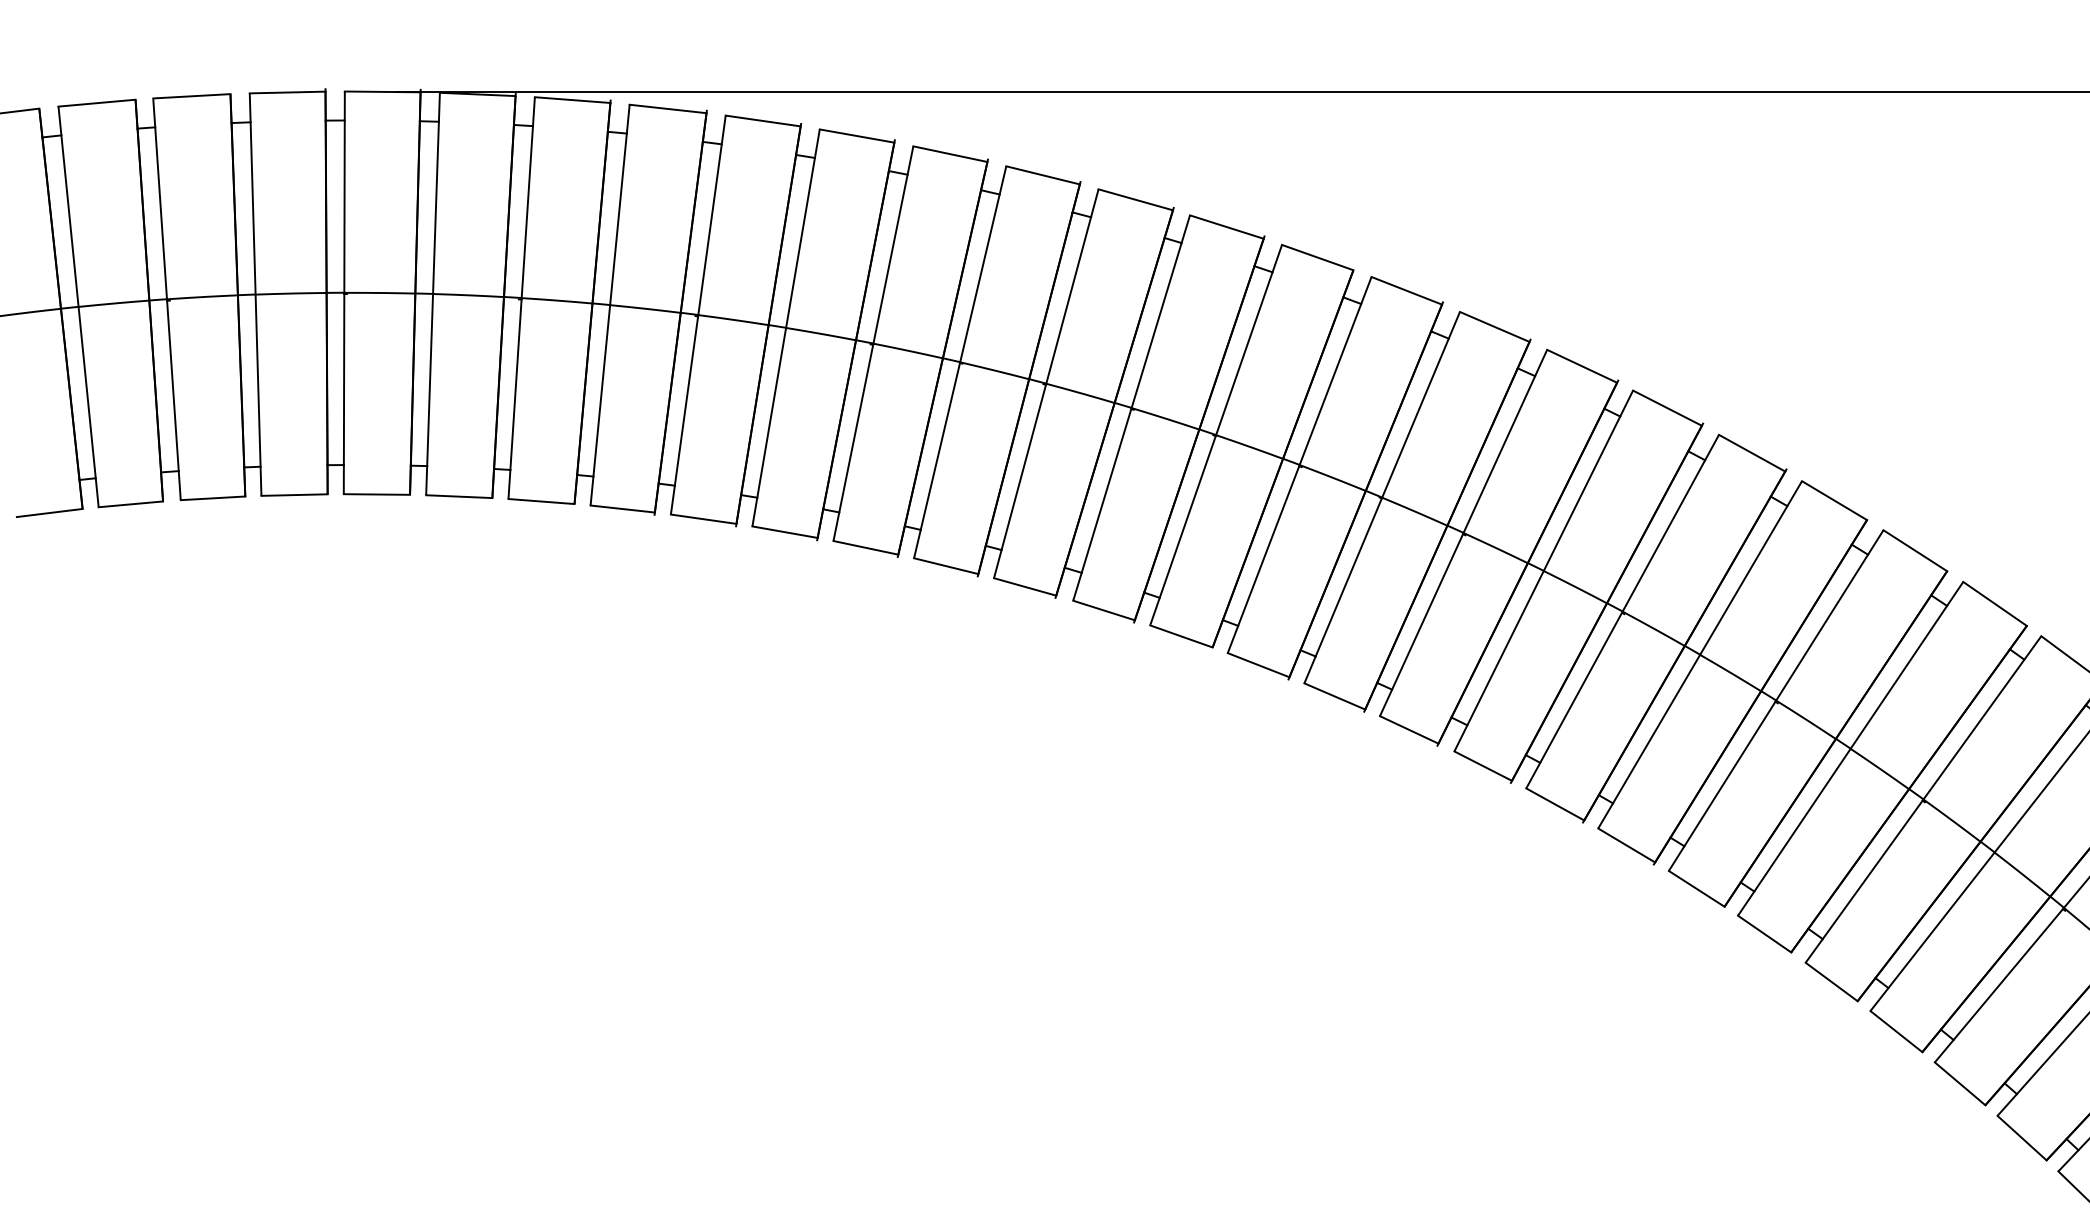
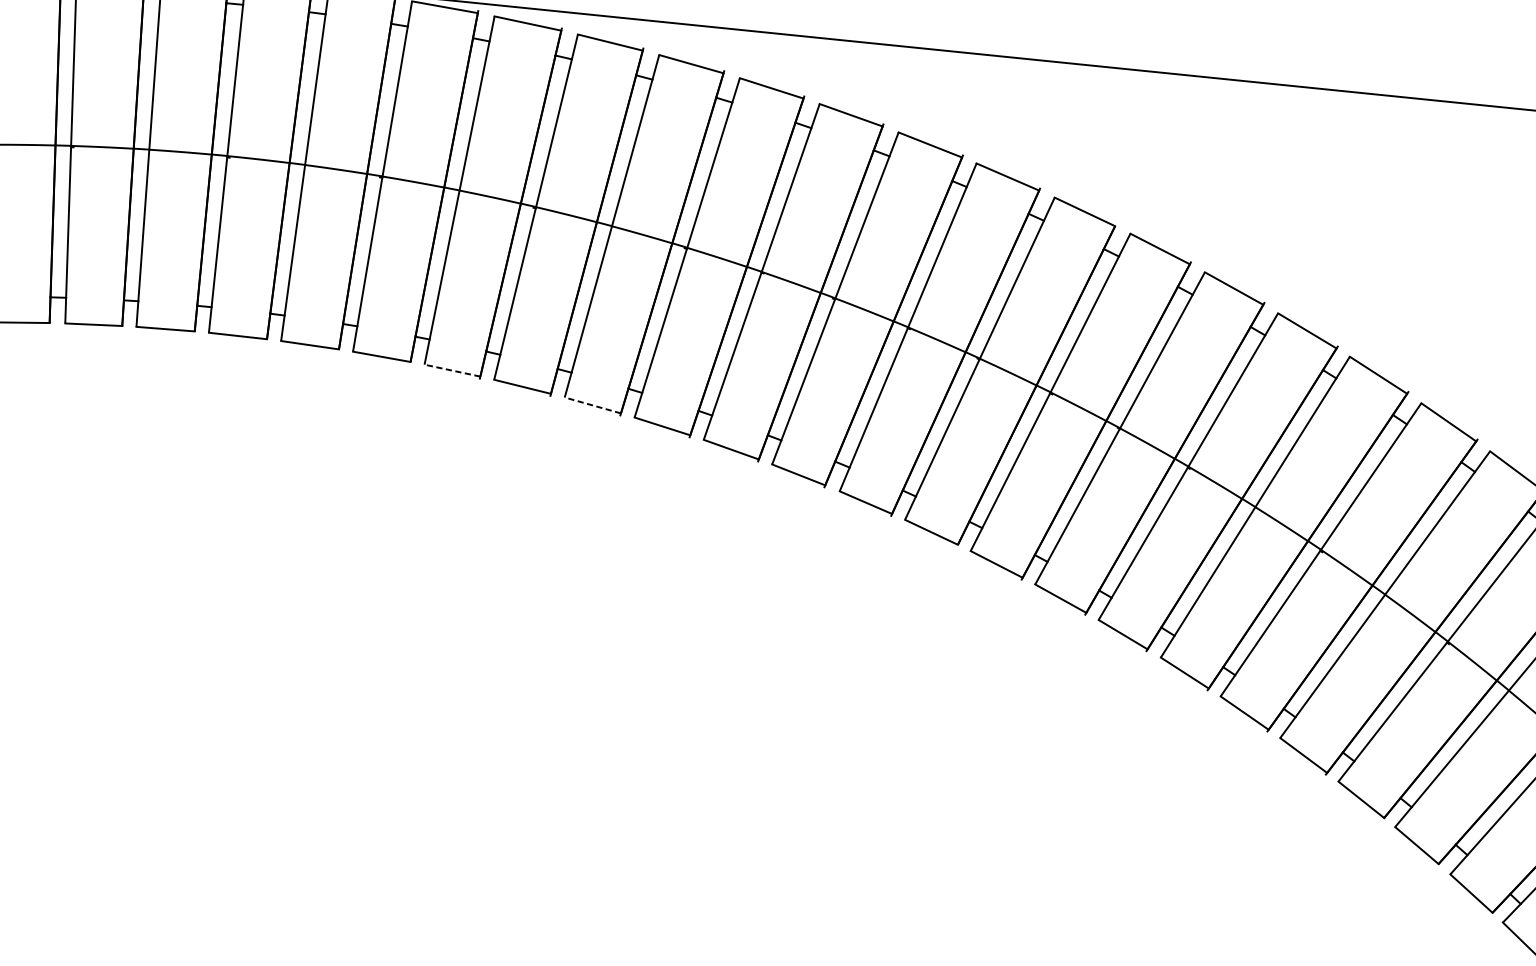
line: (622, 508) -> (452, 370), solid -> dashed
line: (784, 532) -> (592, 405), solid -> dashed

